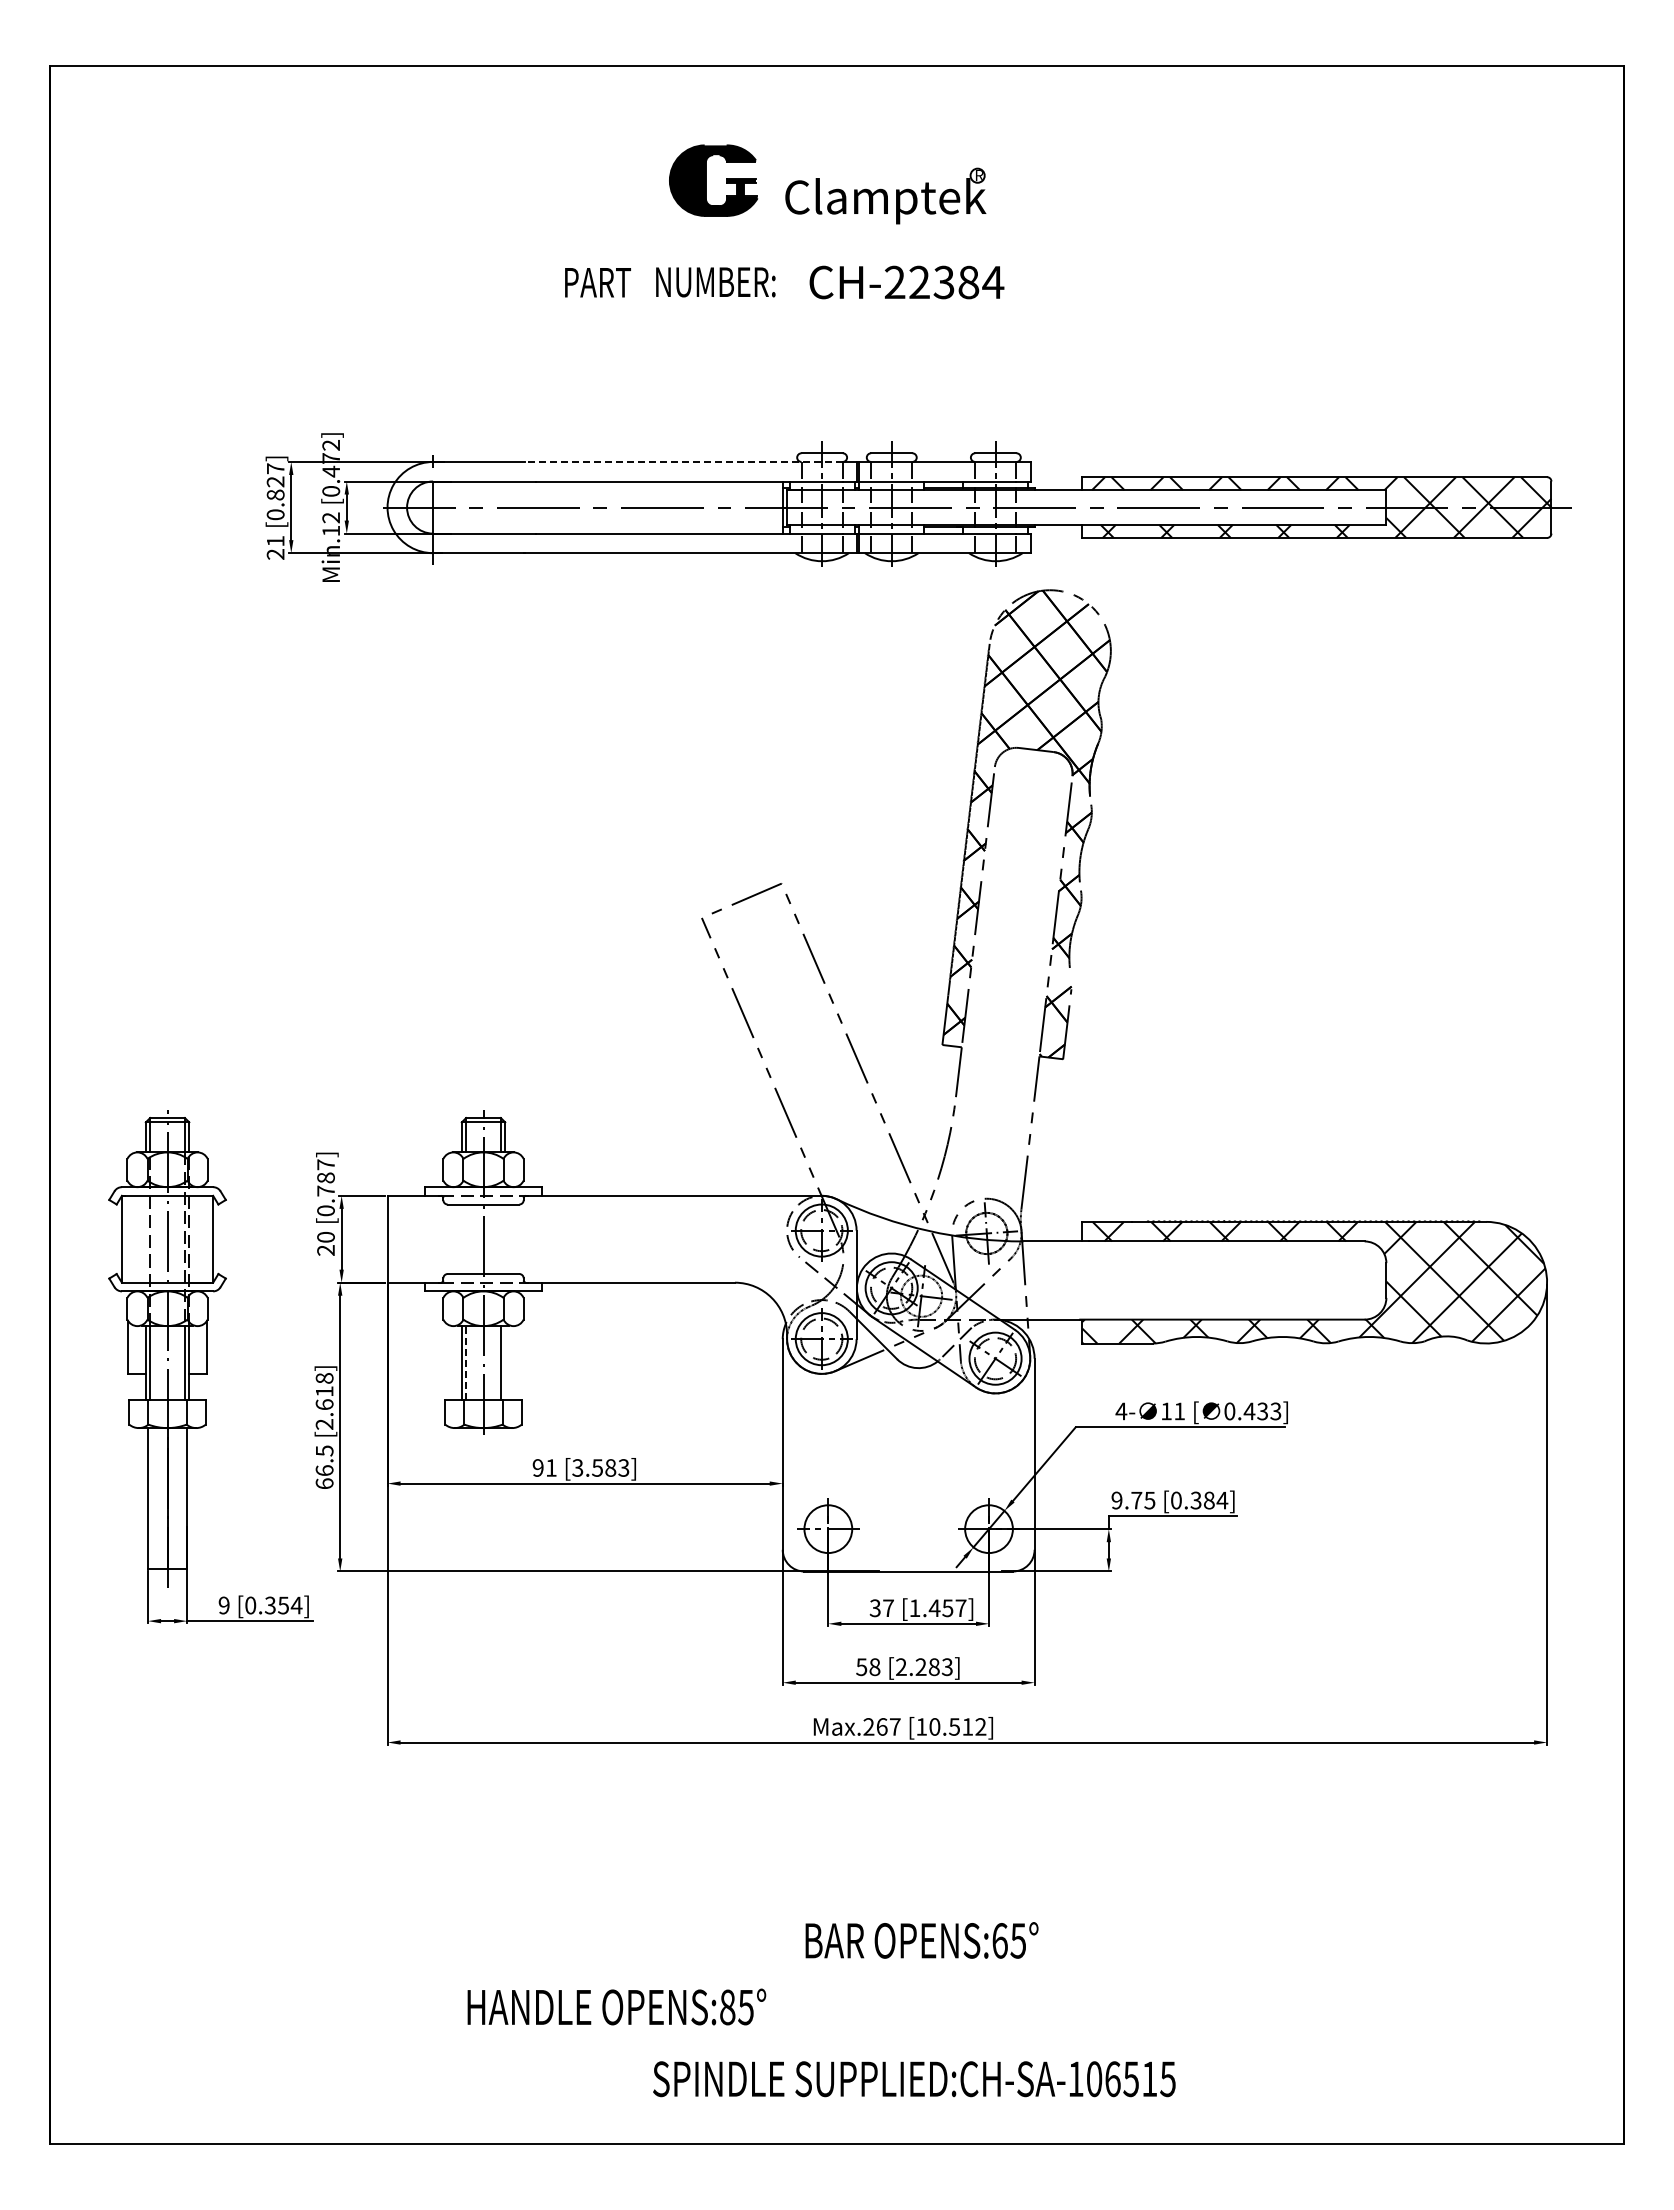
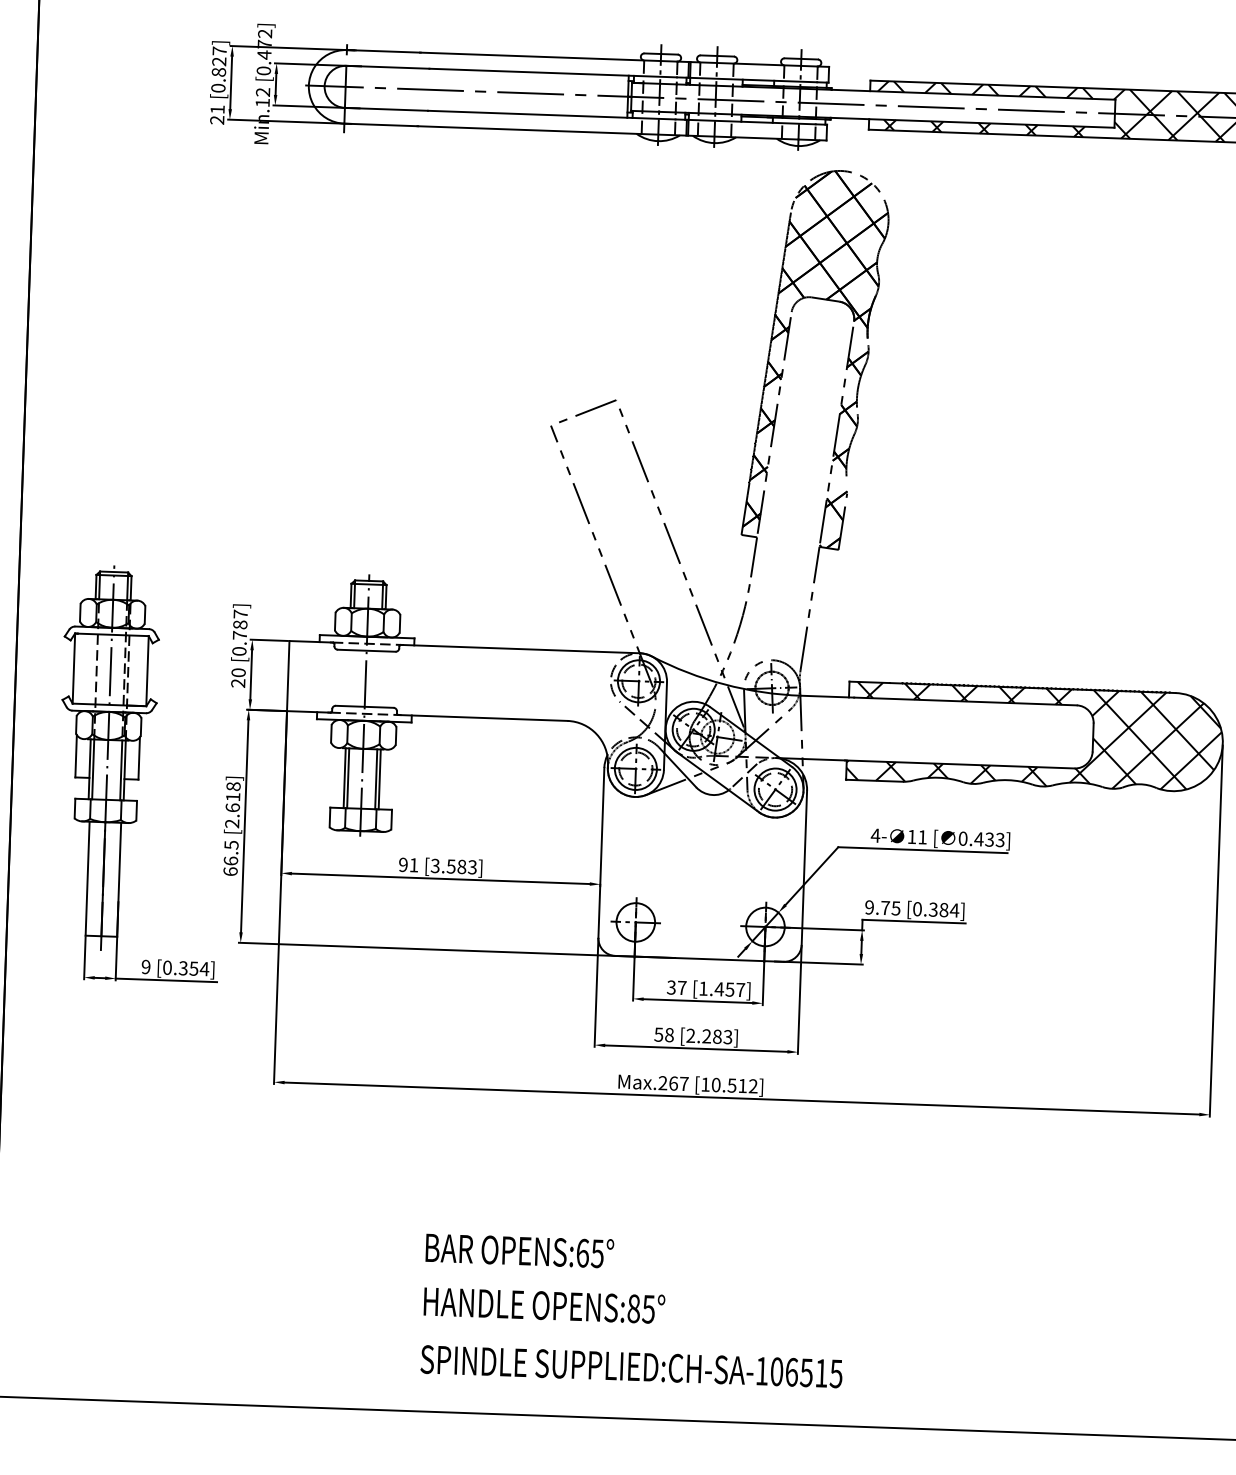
line: (683, 461) -> (549, 56), dashed -> solid
line: (466, 1362) -> (348, 777), dashed -> solid
line: (505, 1363) -> (379, 779), added
text: (921, 1940) -> (519, 1250), moved
text: (616, 2006) -> (544, 1304), moved
text: (914, 2079) -> (631, 1366), moved

